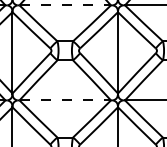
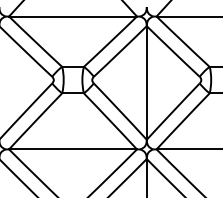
line: (65, 5) -> (73, 16), dashed -> solid
line: (65, 100) -> (73, 149), dashed -> solid

